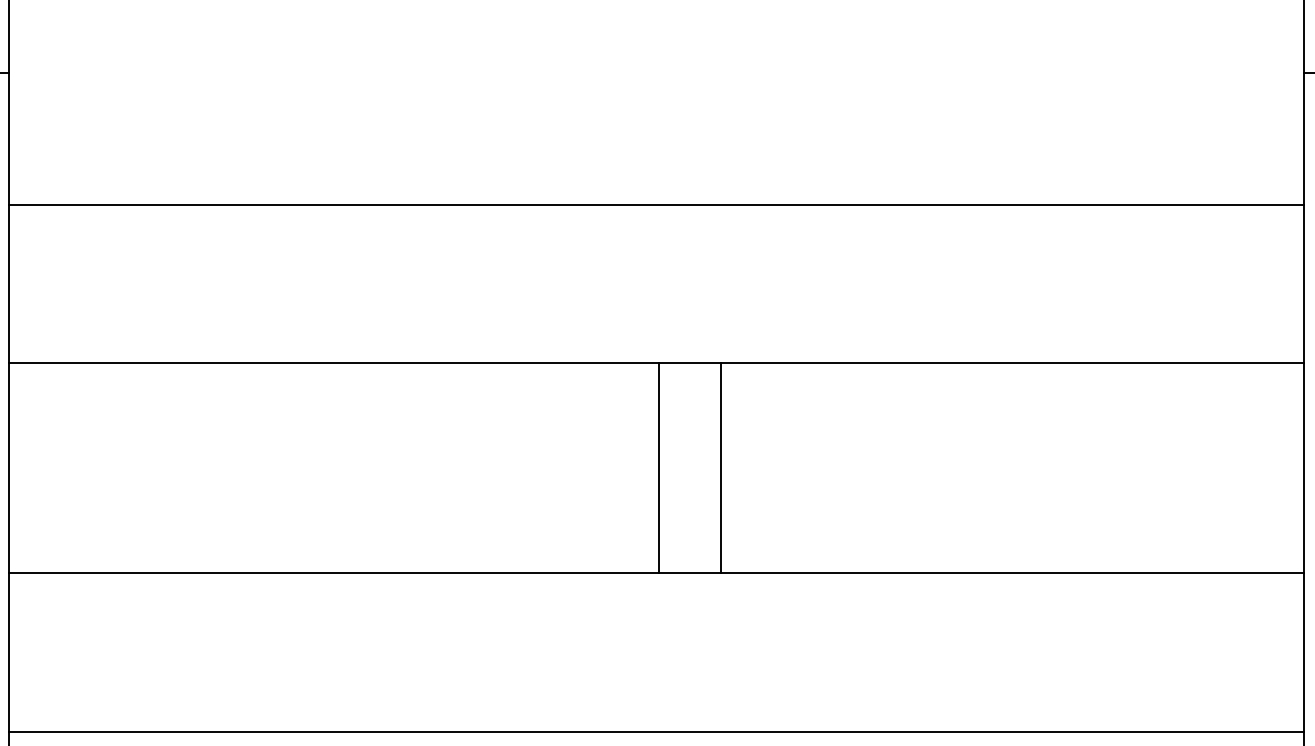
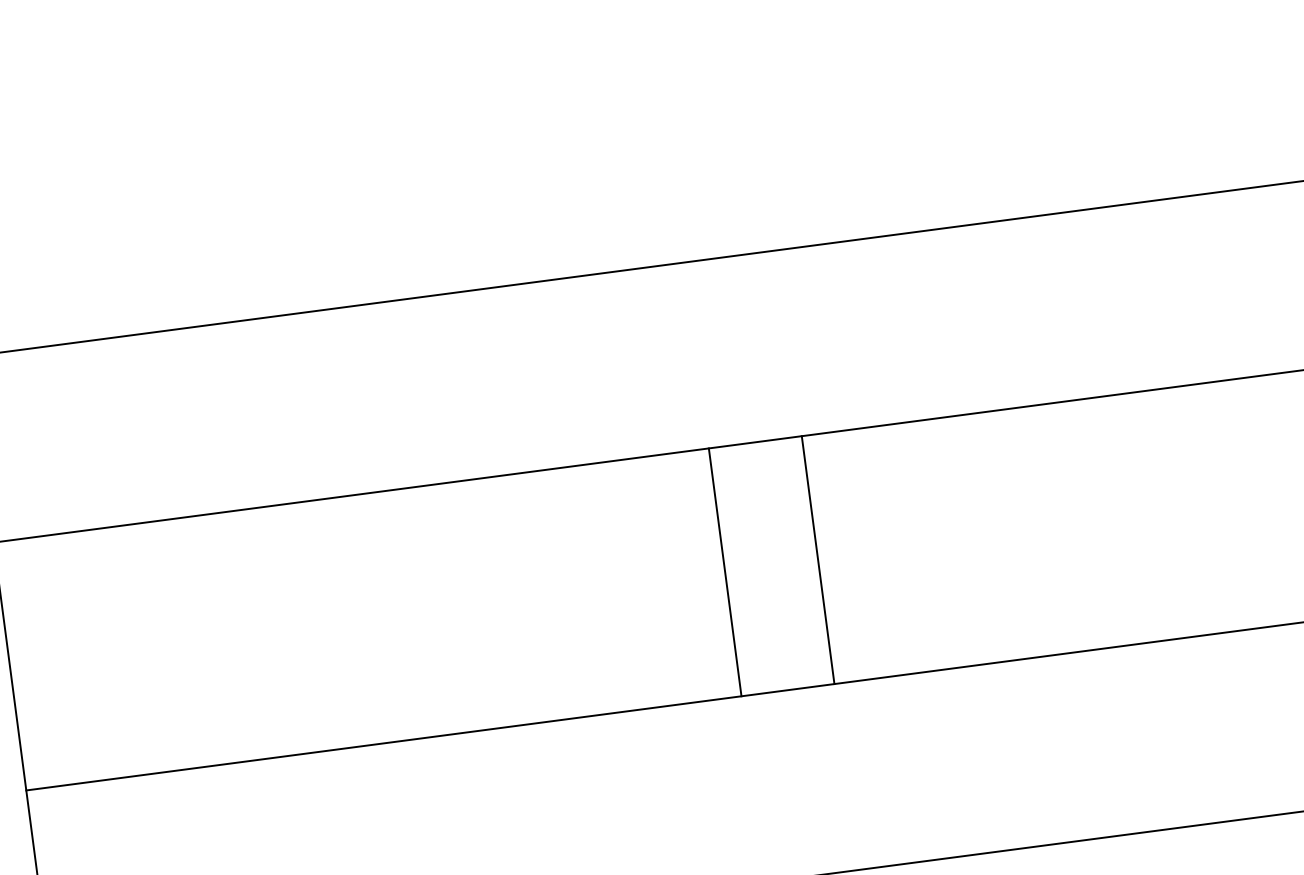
line: (658, 467) -> (724, 571), moved
line: (720, 467) -> (817, 559), moved

